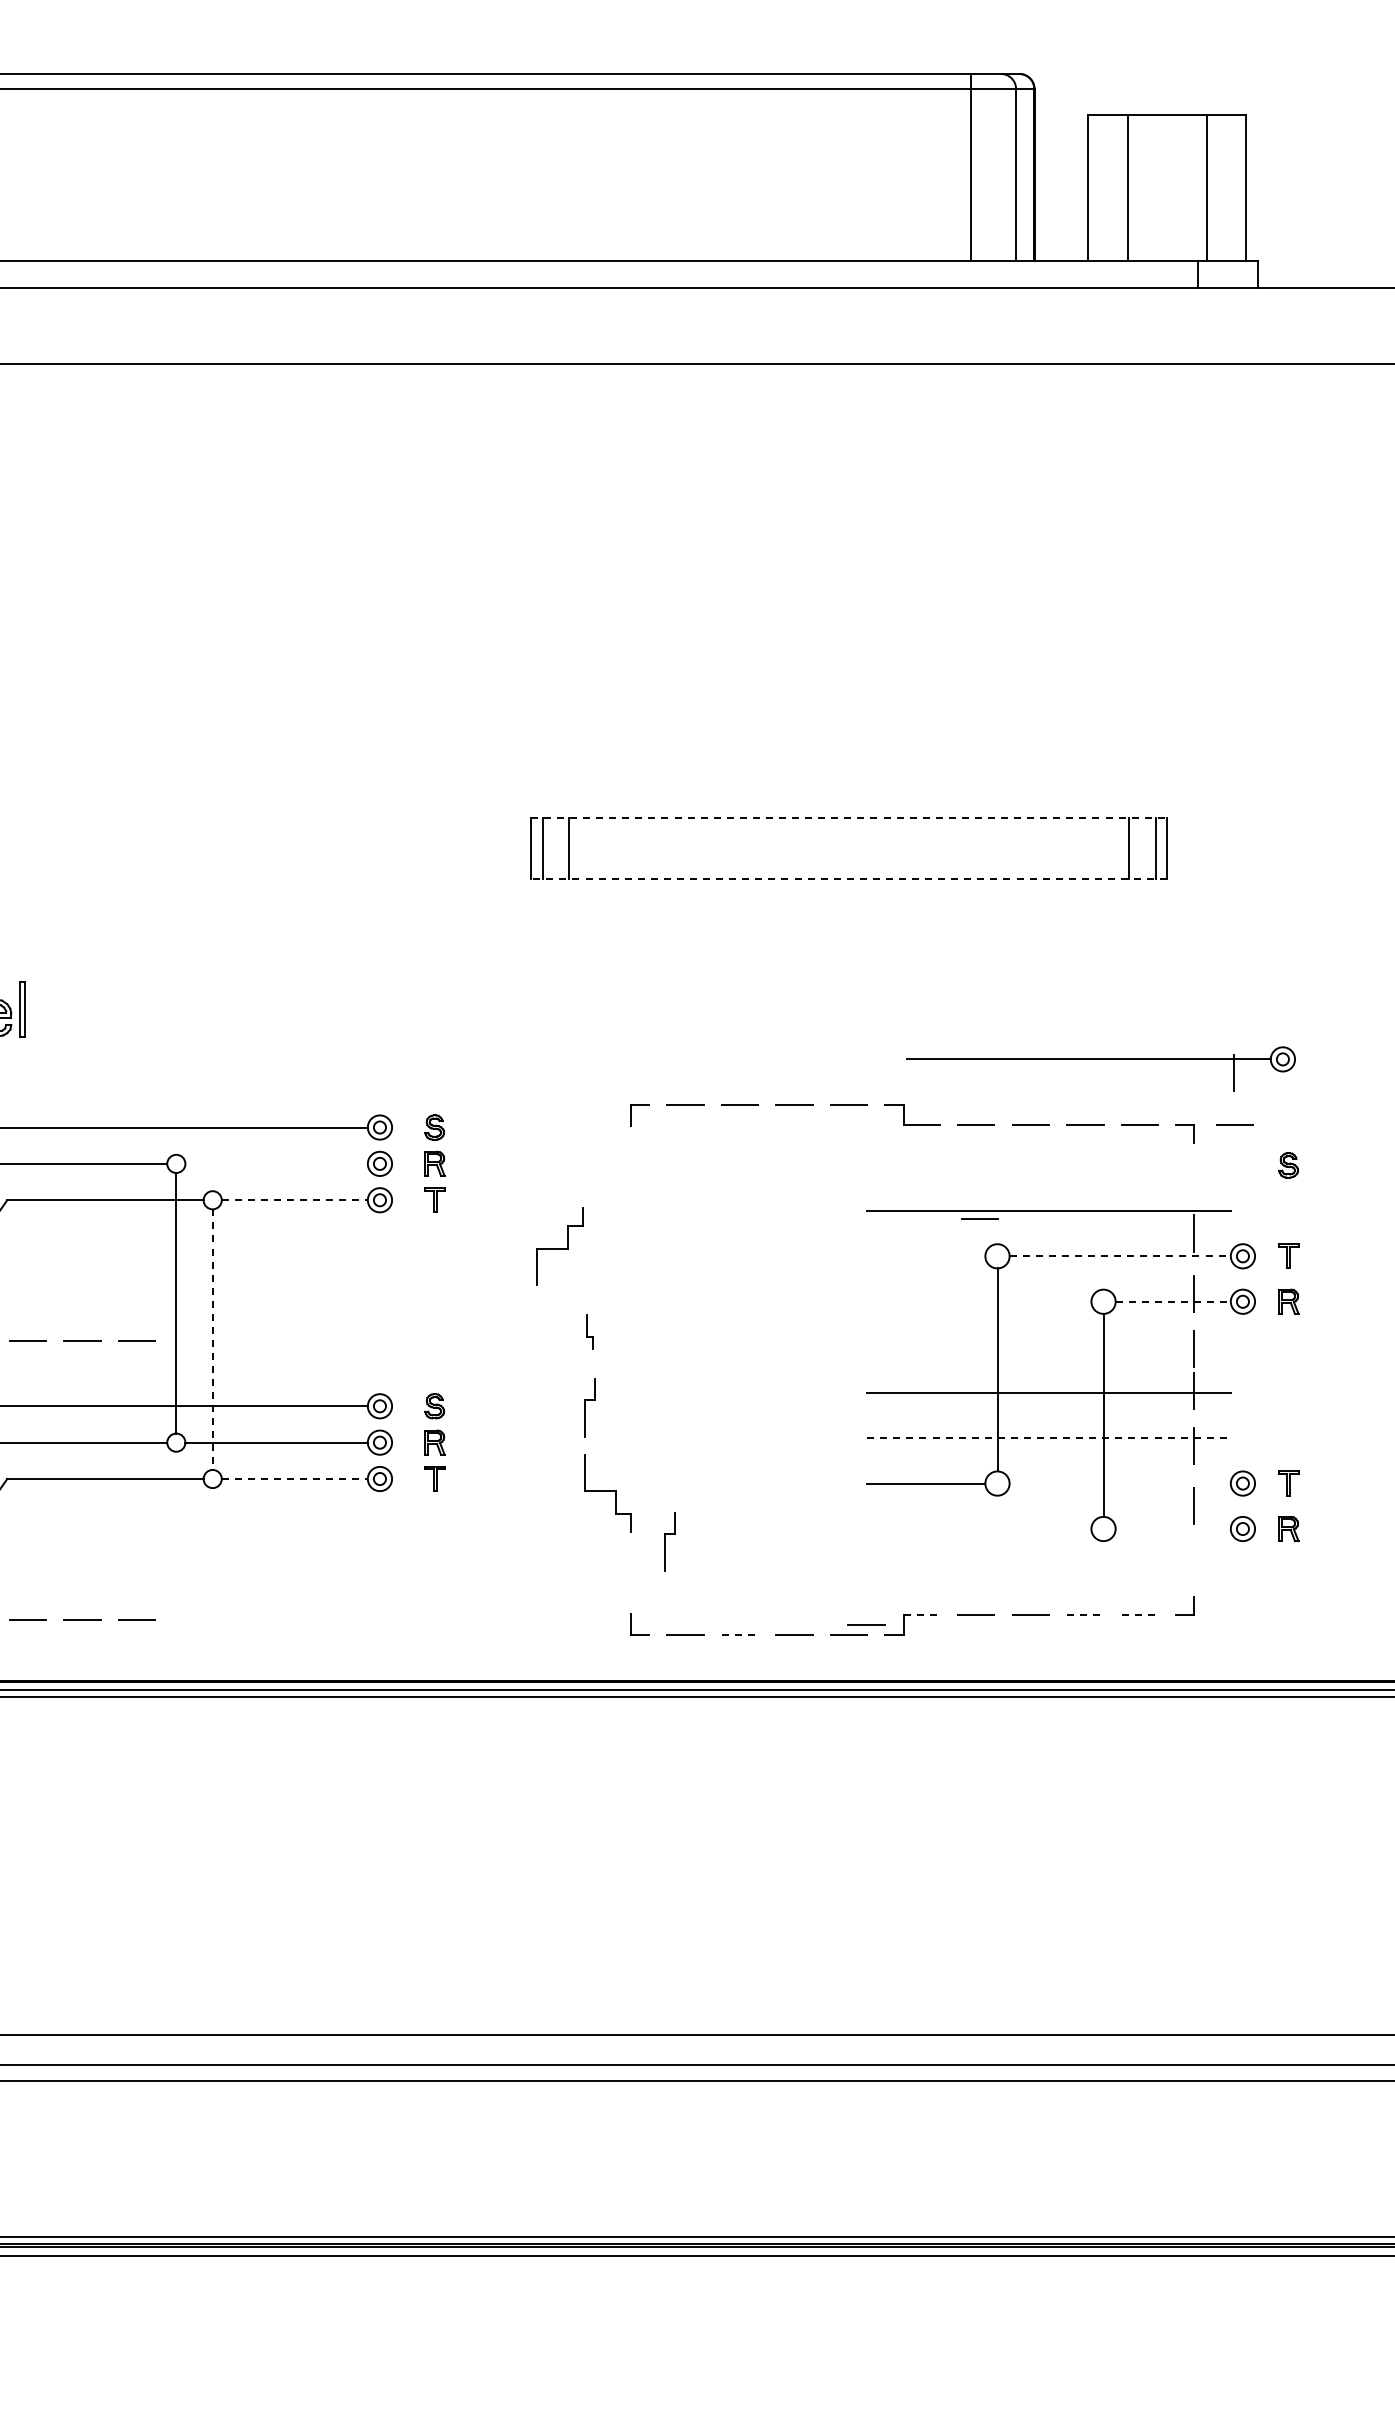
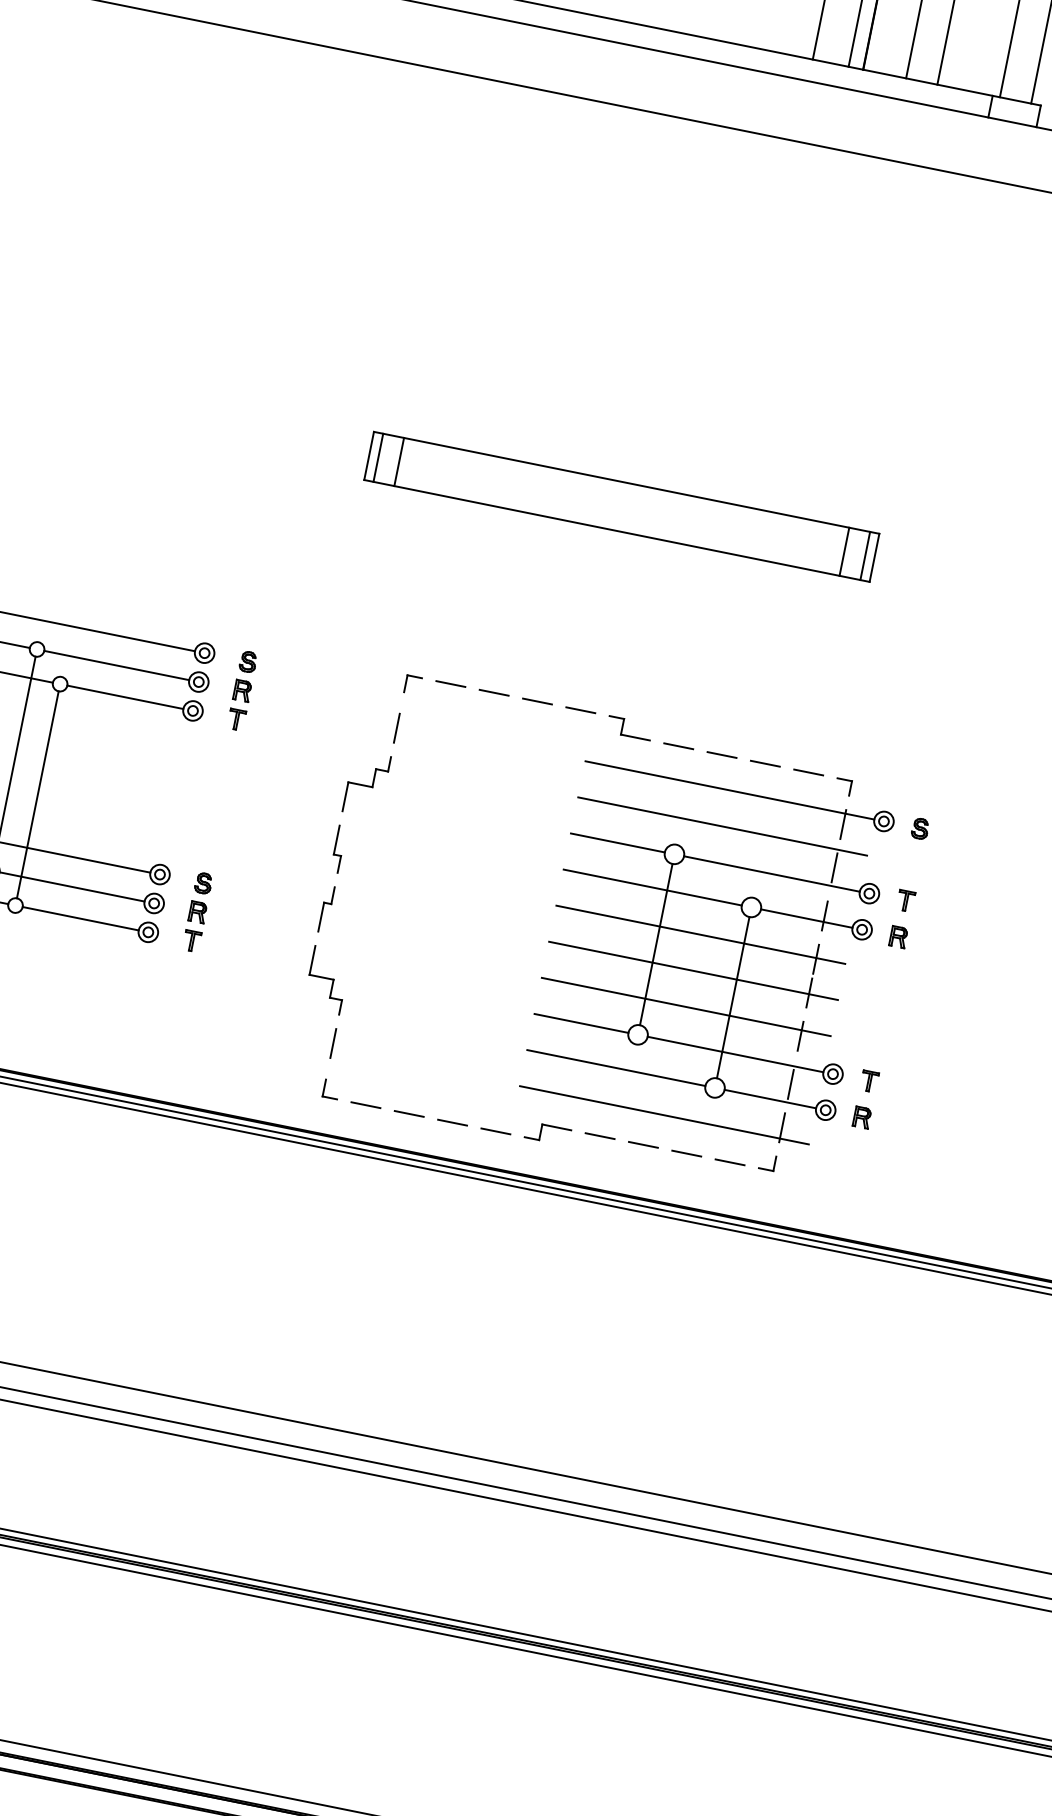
line: (849, 818) -> (627, 482), dashed -> solid
line: (848, 879) -> (616, 531), dashed -> solid
part: (1100, 1059) -> (739, 792), moved
line: (1234, 1124) -> (883, 787), removed
line: (276, 1163) -> (116, 665), added
line: (630, 1171) -> (396, 728), added
line: (295, 1200) -> (125, 697), dashed -> solid
line: (979, 1218) -> (666, 821), removed
part: (559, 1246) -> (366, 784), moved
line: (926, 1256) -> (618, 843), added
line: (1120, 1256) -> (772, 874), dashed -> solid
line: (979, 1301) -> (652, 887), added
line: (1173, 1301) -> (807, 918), dashed -> solid
part: (589, 1331) -> (338, 848), size x1.67
line: (212, 1340) -> (37, 795), dashed -> solid
line: (1048, 1347) -> (700, 934), added
line: (1049, 1438) -> (686, 1007), dashed -> solid
line: (295, 1479) -> (81, 919), dashed -> solid
line: (1119, 1483) -> (734, 1054), added
line: (979, 1529) -> (616, 1068), added
line: (1172, 1529) -> (769, 1099), added
part: (669, 1541) -> (368, 1028), removed
line: (630, 1568) -> (332, 1043), added
part: (1048, 1573) -> (664, 1114), added
line: (922, 1615) -> (557, 1127), dashed -> solid
line: (1085, 1615) -> (686, 1153), dashed -> solid
line: (1140, 1615) -> (730, 1162), dashed -> solid
line: (866, 1624) -> (511, 1125), removed
line: (740, 1635) -> (409, 1114), dashed -> solid

